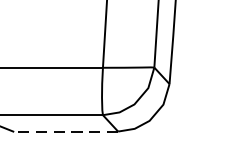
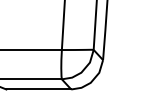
line: (65, 131) -> (38, 89), dashed -> solid

